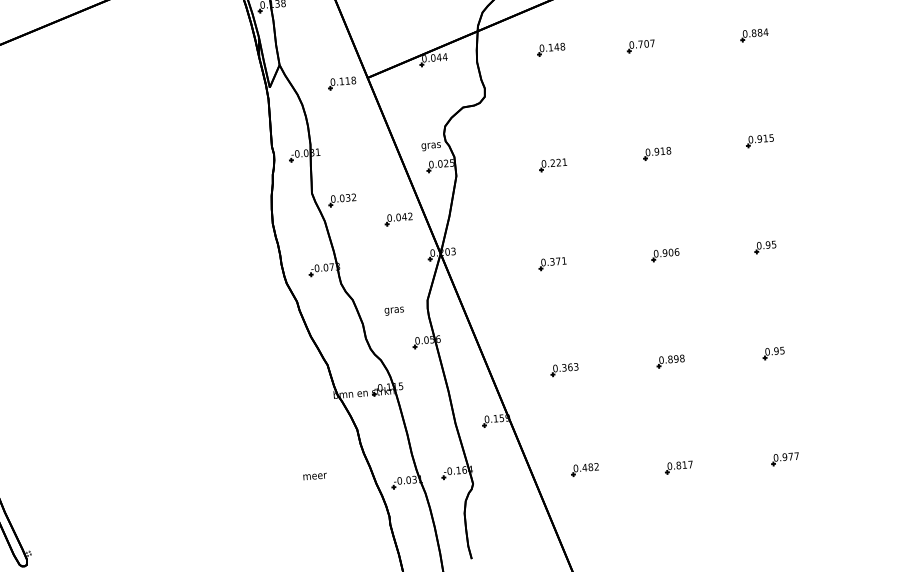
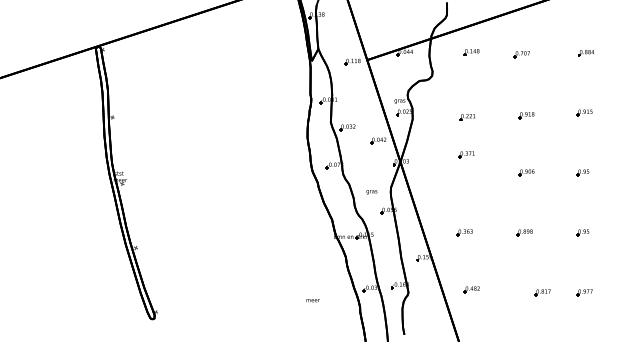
part: (551, 263) -> (466, 154), moved
part: (678, 467) -> (542, 292), moved
text: (313, 476) -> (312, 300), moved

